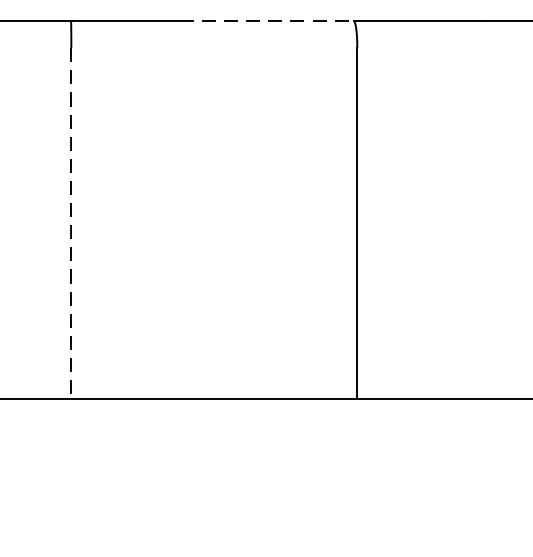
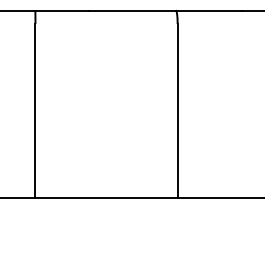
line: (268, 21) -> (133, 10), dashed -> solid
line: (71, 224) -> (35, 111), dashed -> solid

